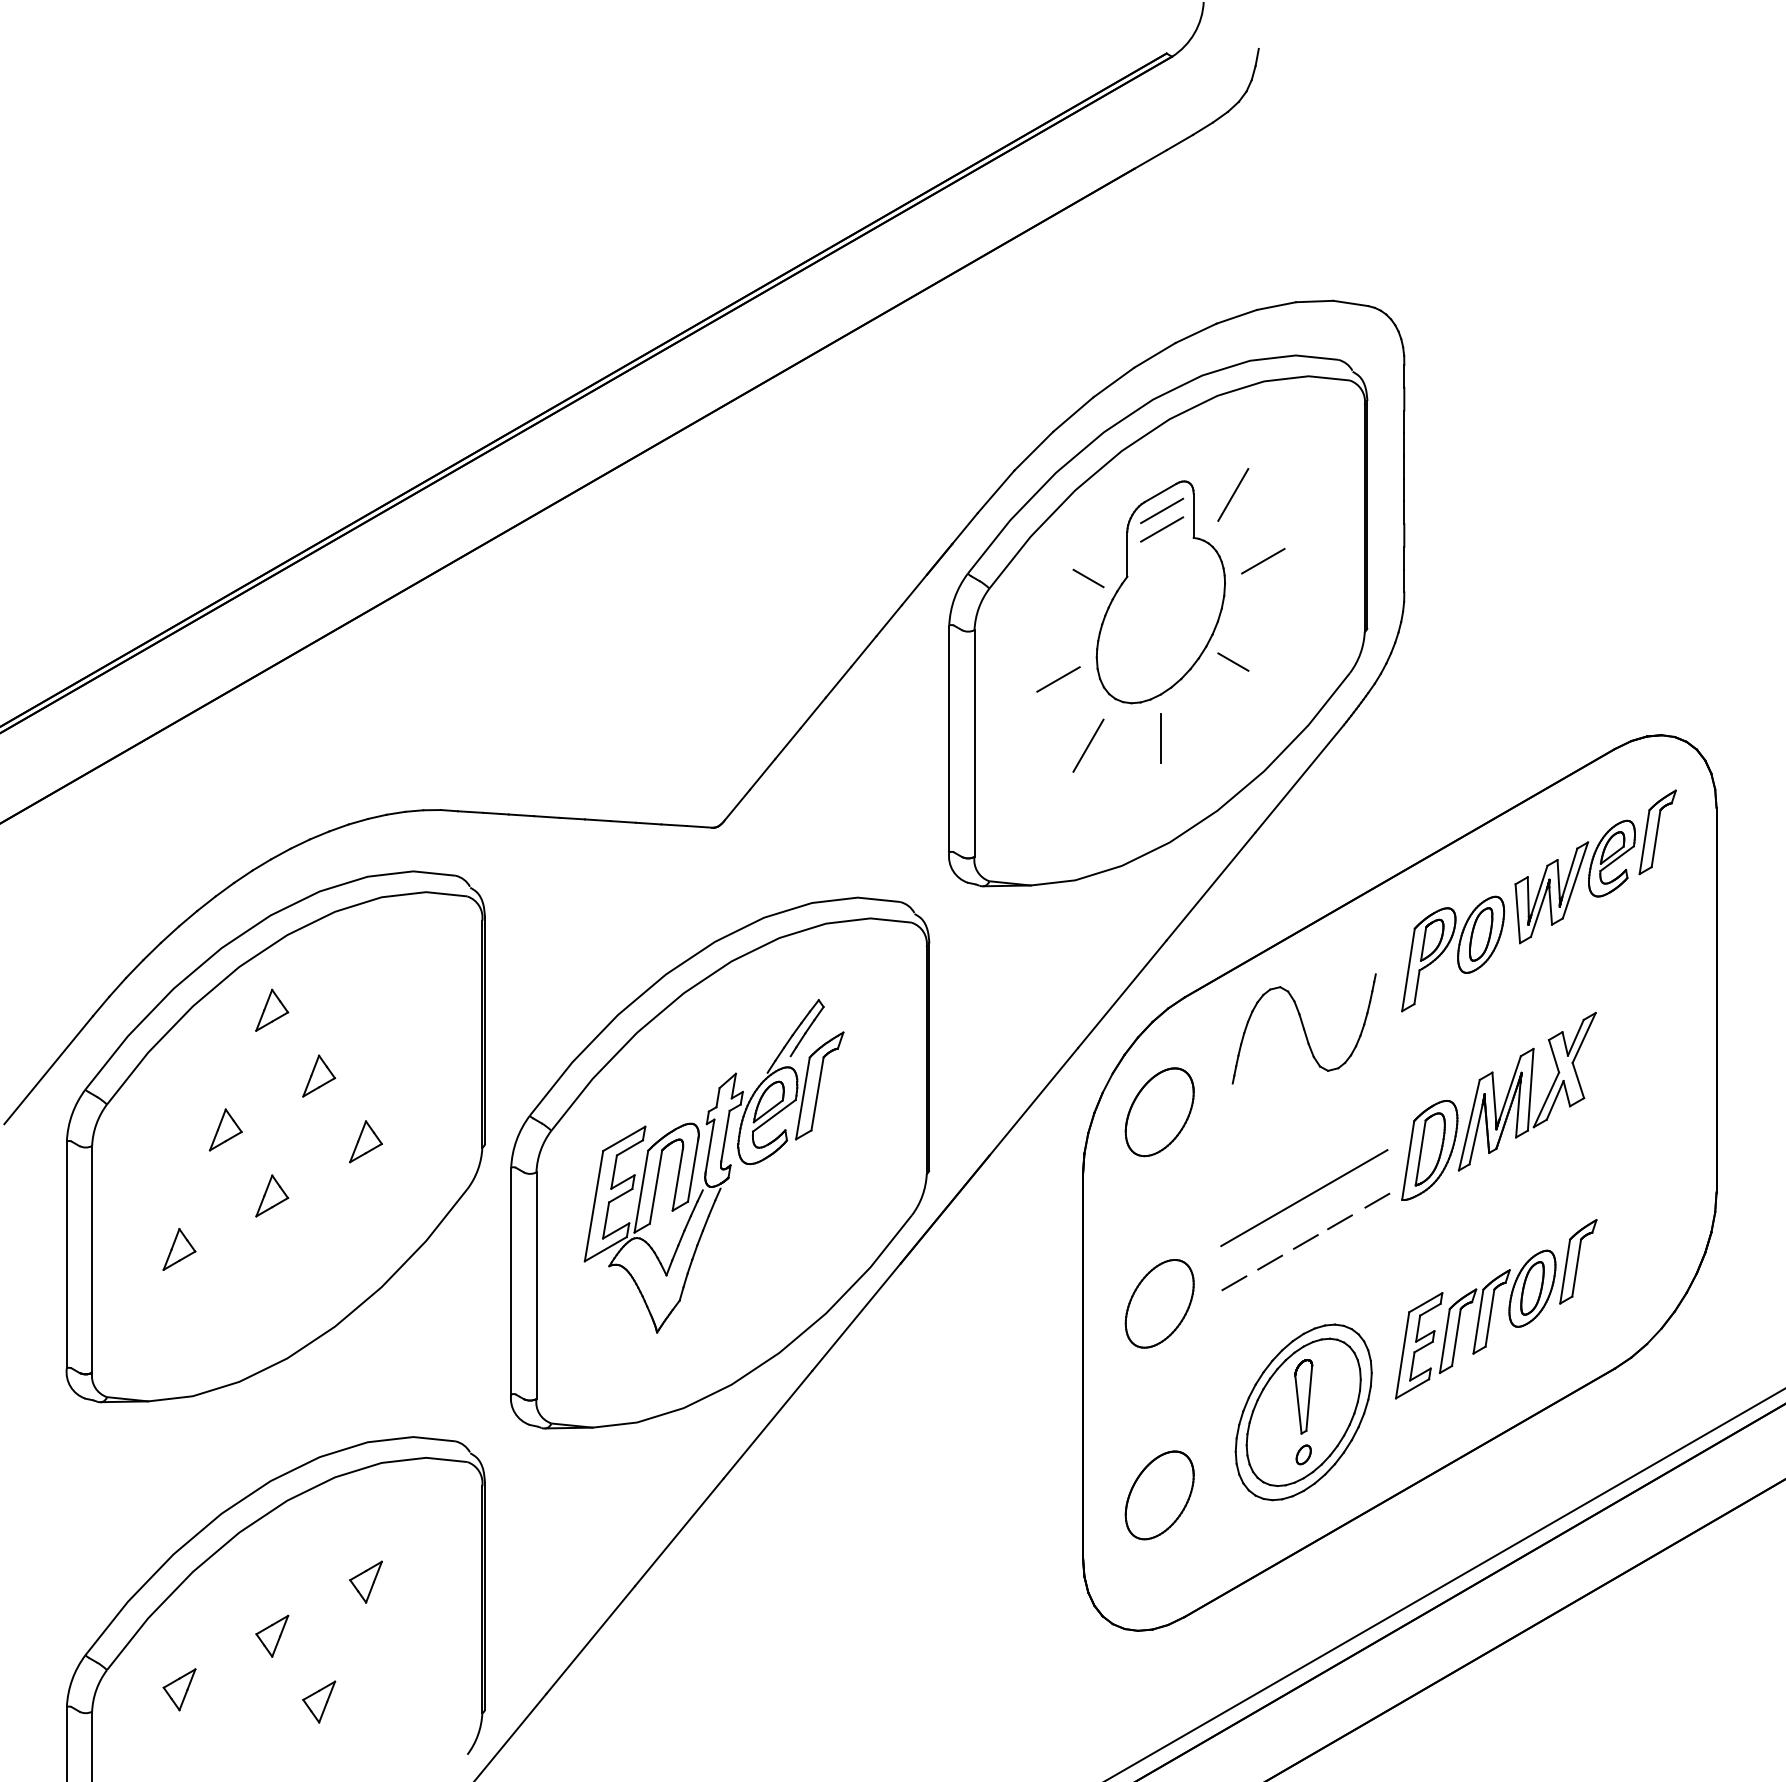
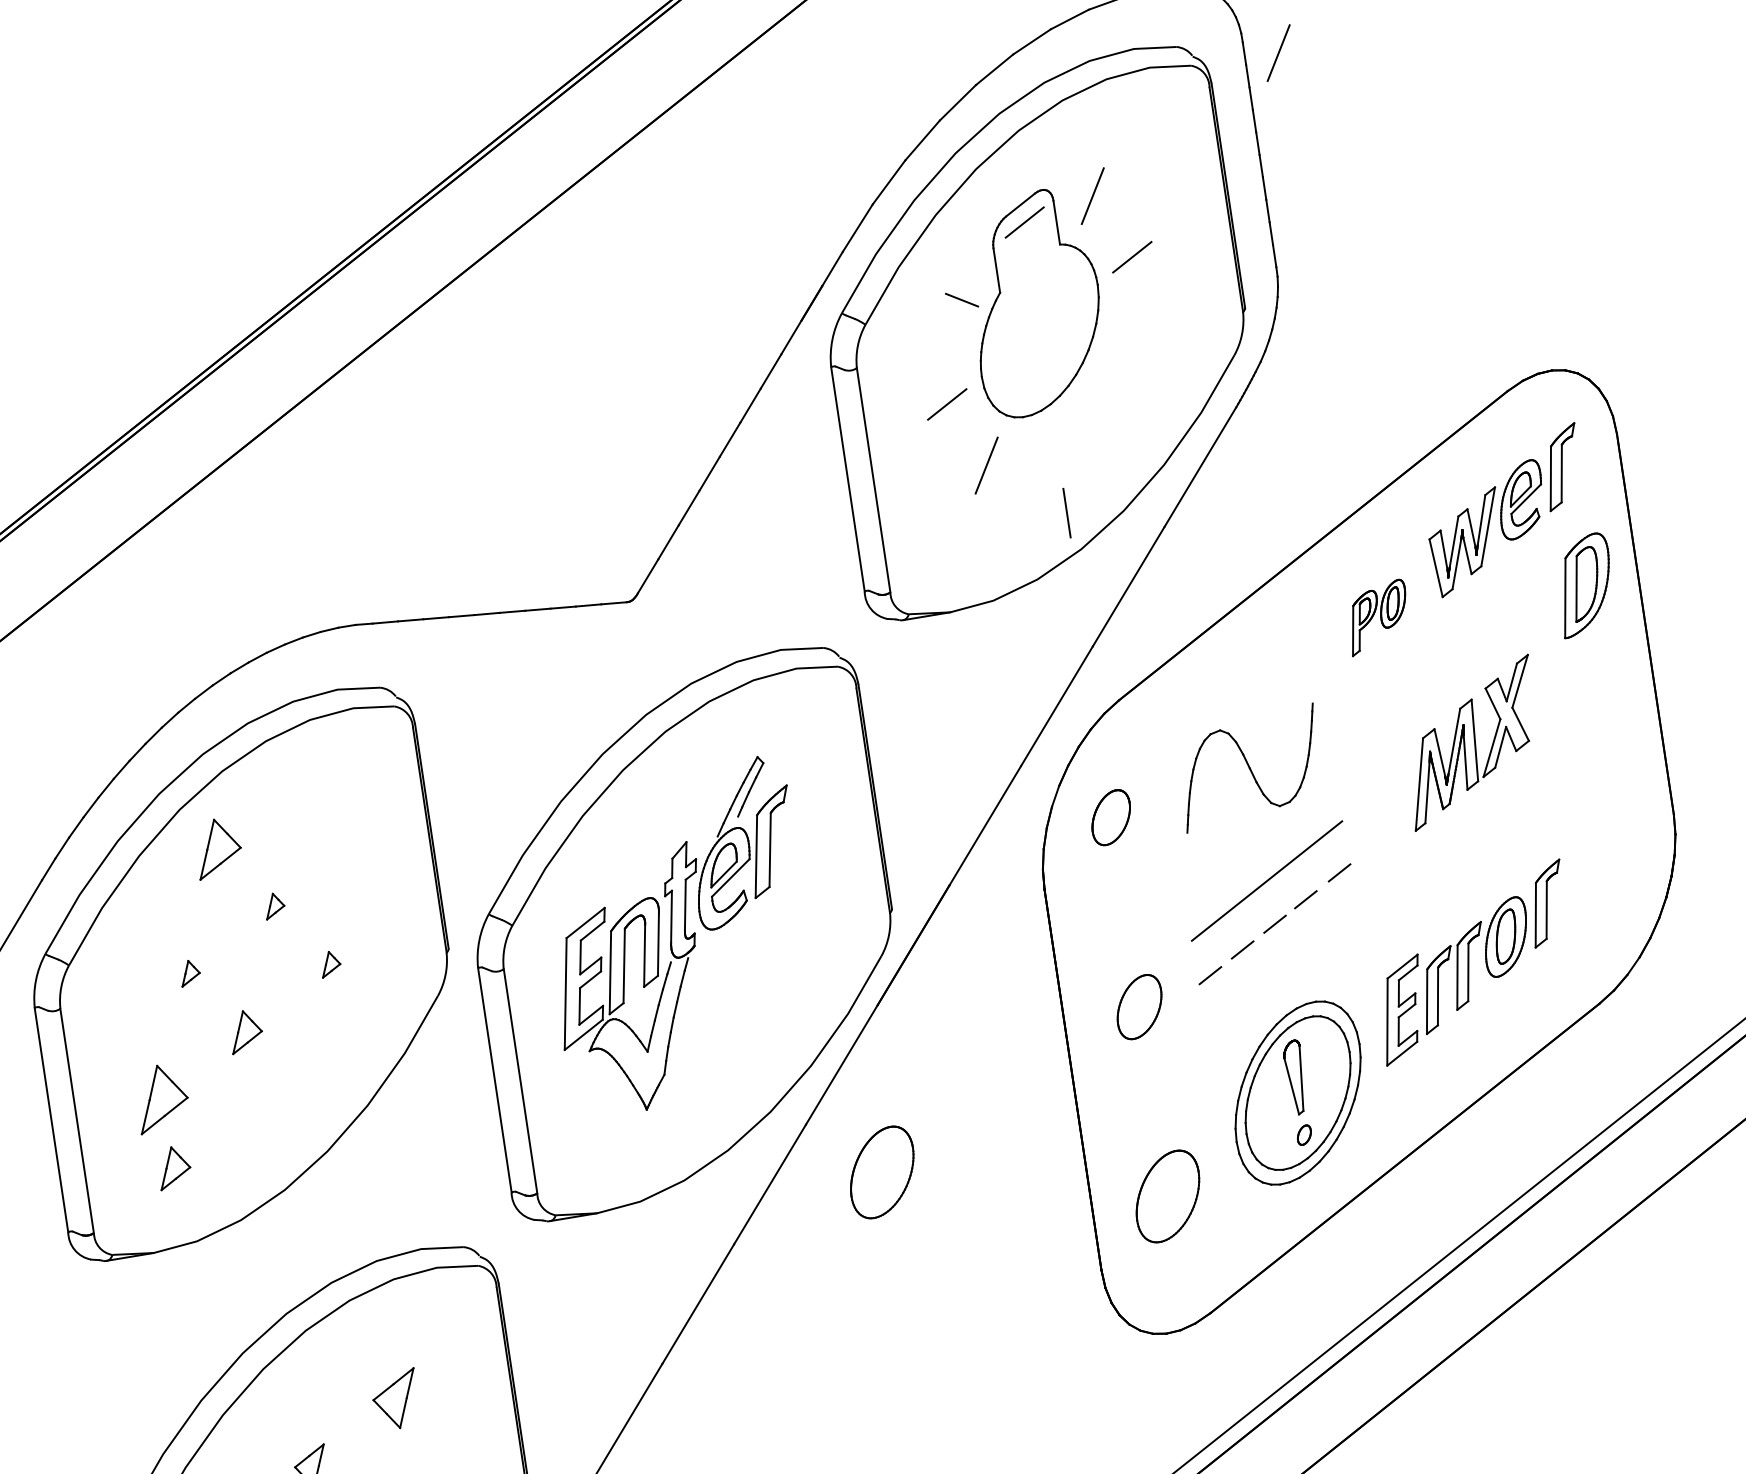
line: (1438, 380) -> (1278, 52), added
line: (1162, 529) -> (1027, 240), removed
line: (1233, 661) -> (1117, 360), removed
line: (1160, 738) -> (1066, 513), moved
part: (1453, 953) -> (1378, 617), size x0.6
part: (272, 1009) -> (218, 847), size x1.4
part: (1303, 1028) -> (1249, 767), moved
part: (319, 1075) -> (274, 905), size x0.6
part: (1159, 1112) -> (1111, 817), size x0.6
part: (225, 1129) -> (189, 972), size x0.6
part: (365, 1141) -> (330, 963), size x0.6
part: (1429, 1150) -> (1584, 585), moved
part: (179, 1249) -> (162, 1098), size x1.6
part: (1159, 1303) -> (1139, 1006), size x0.7
part: (181, 1319) -> (174, 1167), added
part: (880, 1429) -> (882, 1172), added
part: (365, 1581) -> (395, 1399), size x1.4

